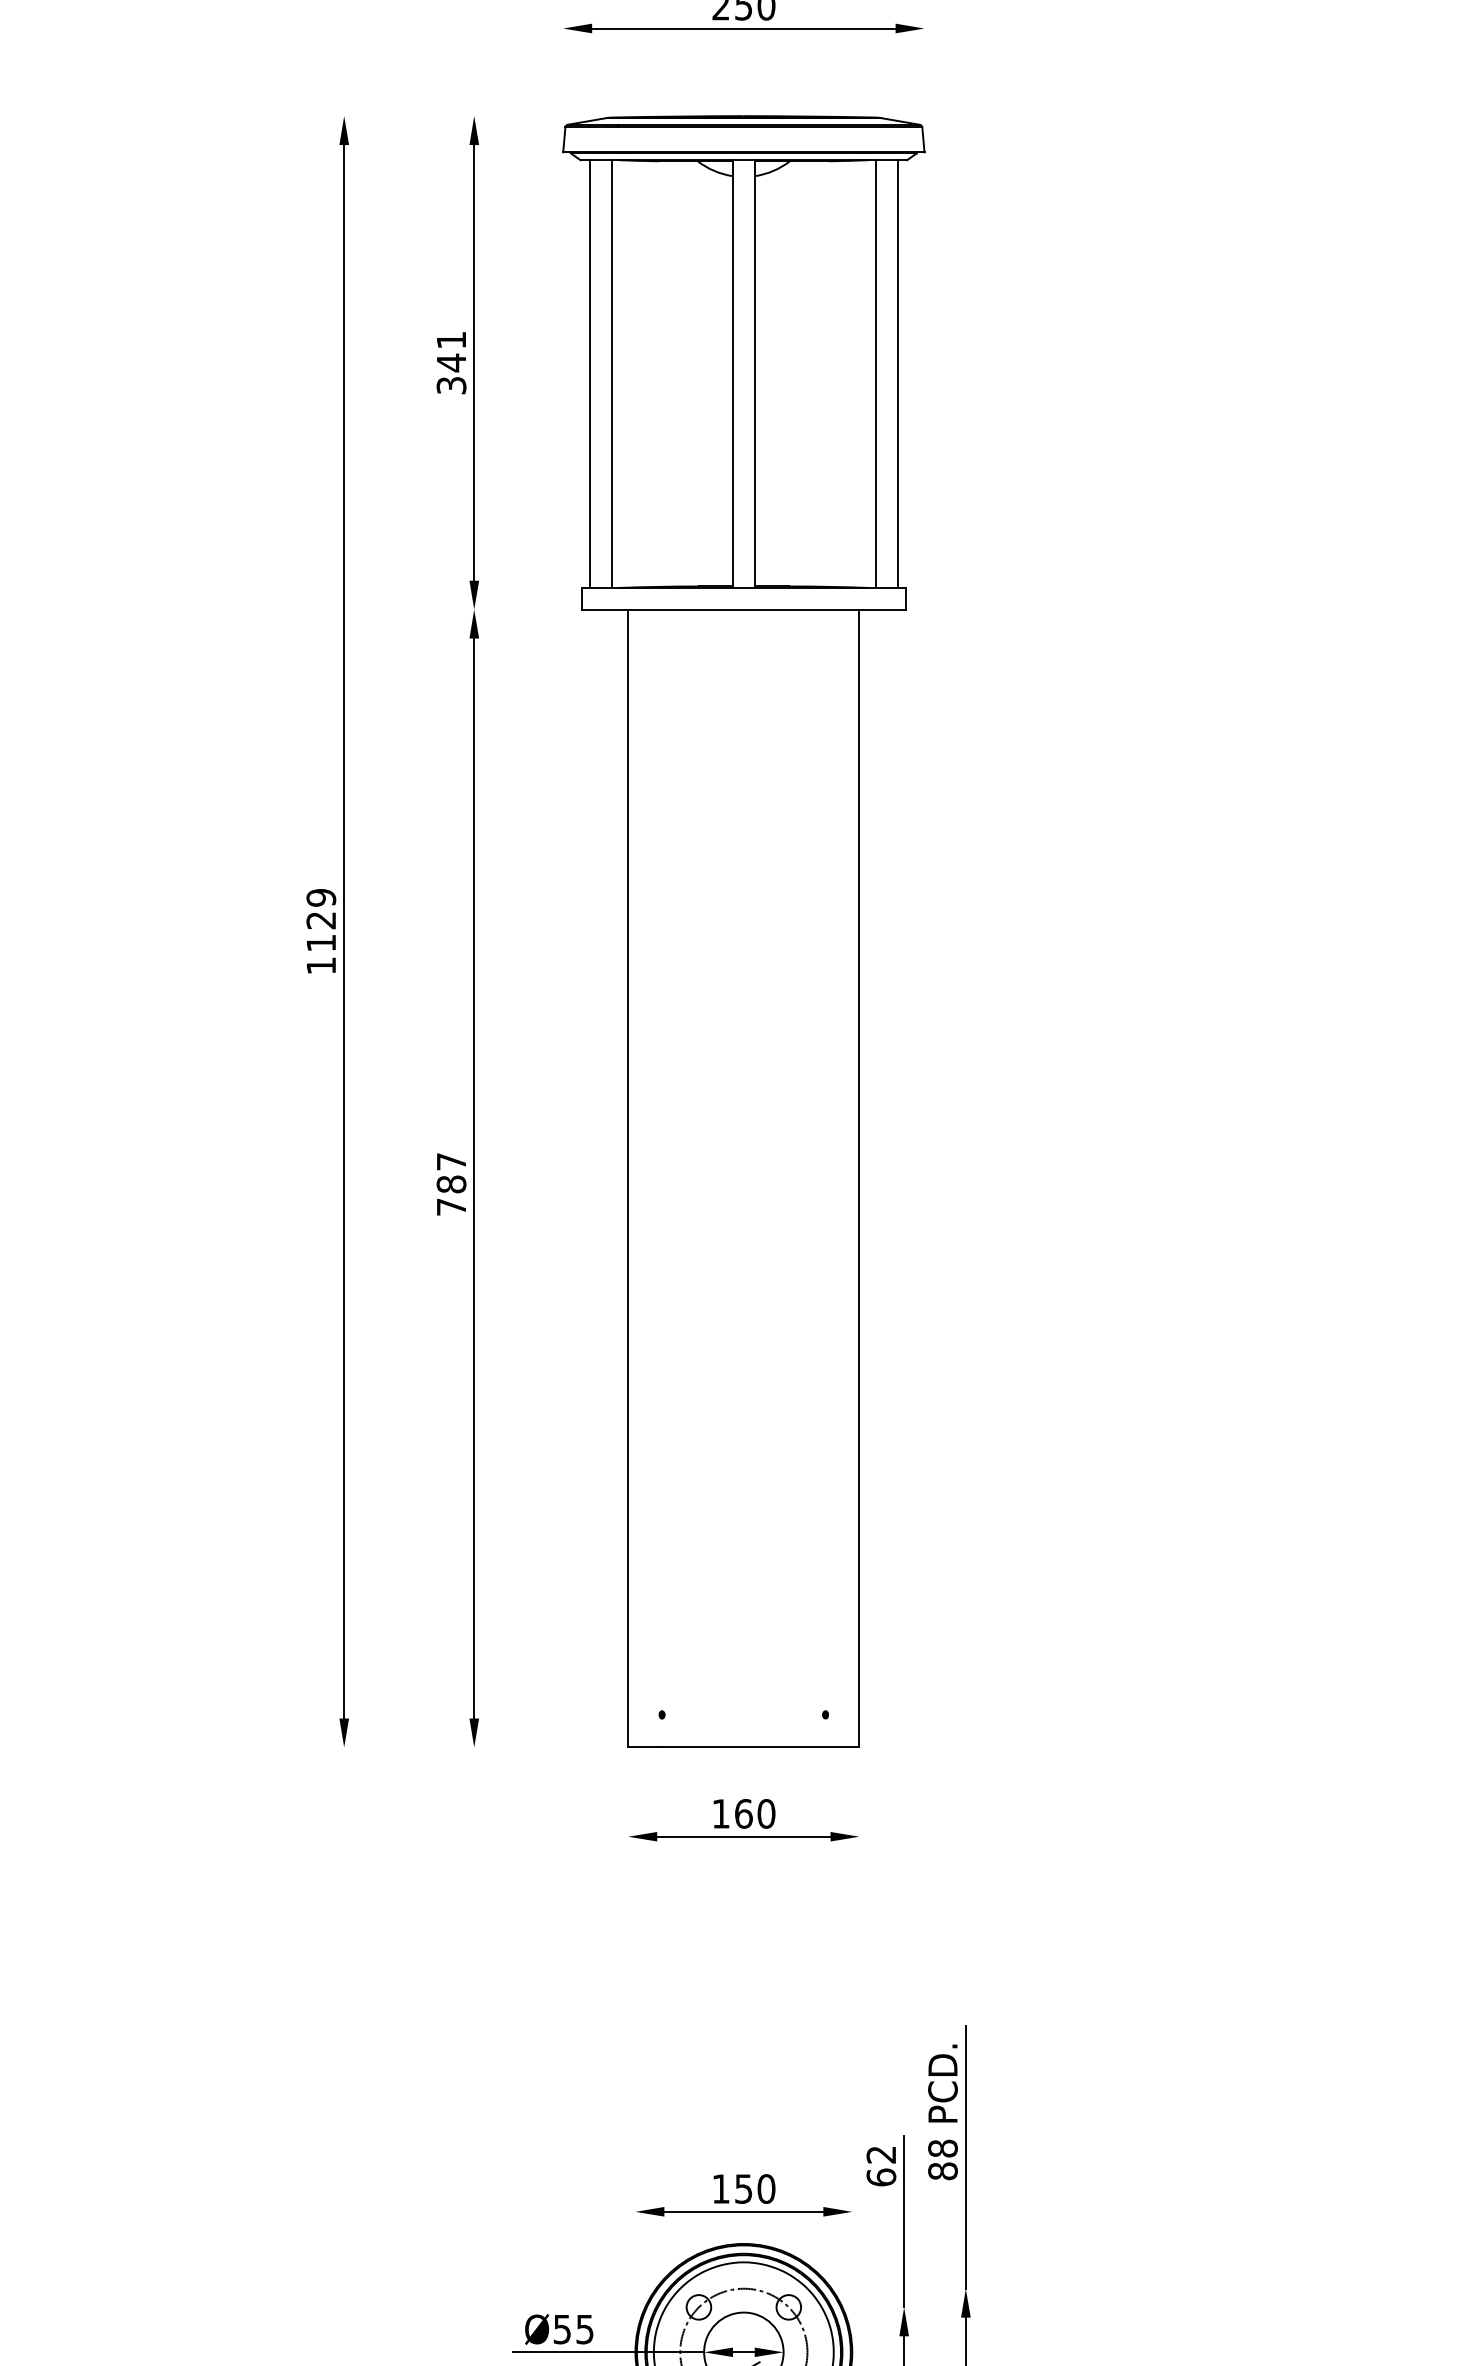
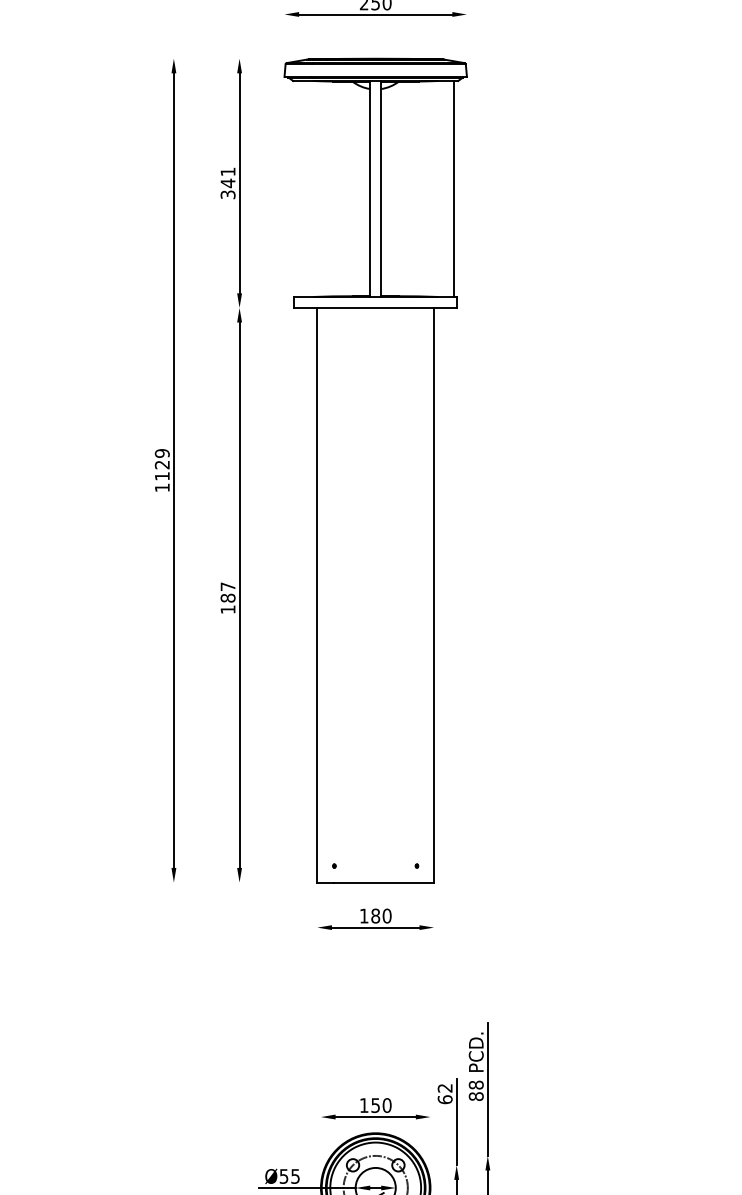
line: (588, 373) -> (297, 188), removed
line: (612, 373) -> (309, 188), removed
line: (876, 373) -> (442, 188), removed
text: (450, 1206) -> (227, 609), 787 -> 187
text: (743, 1812) -> (375, 915), 160 -> 180

